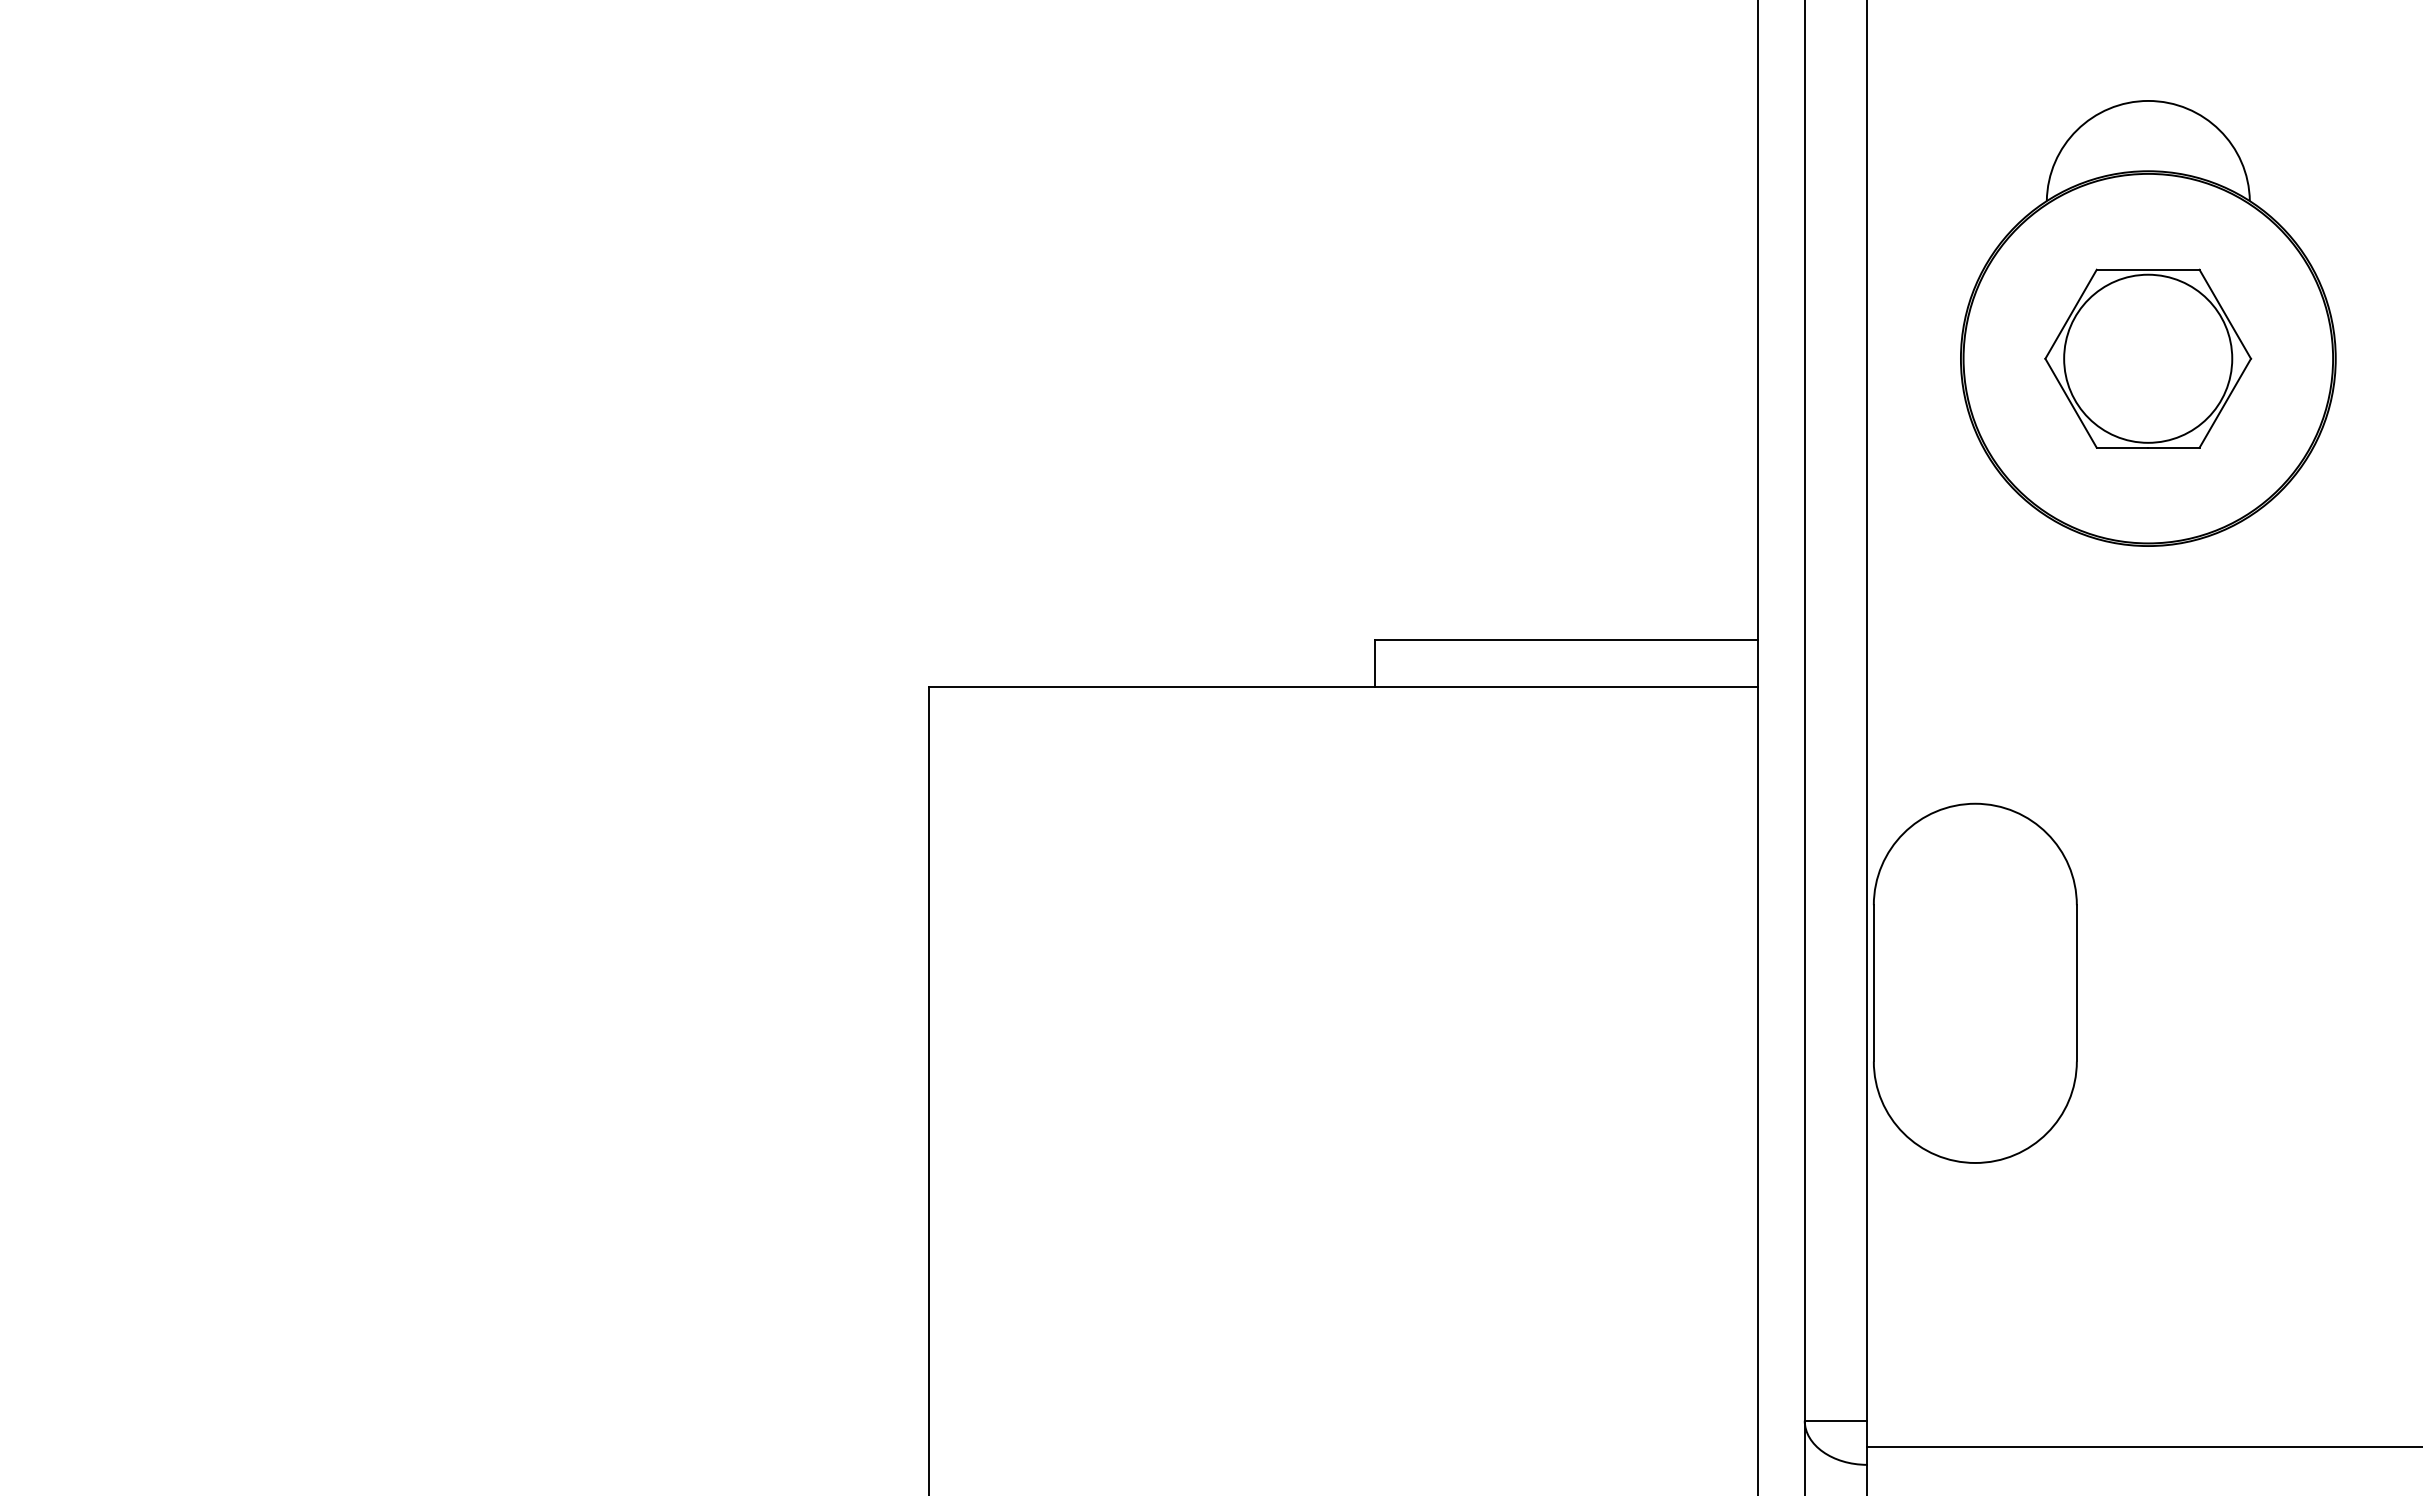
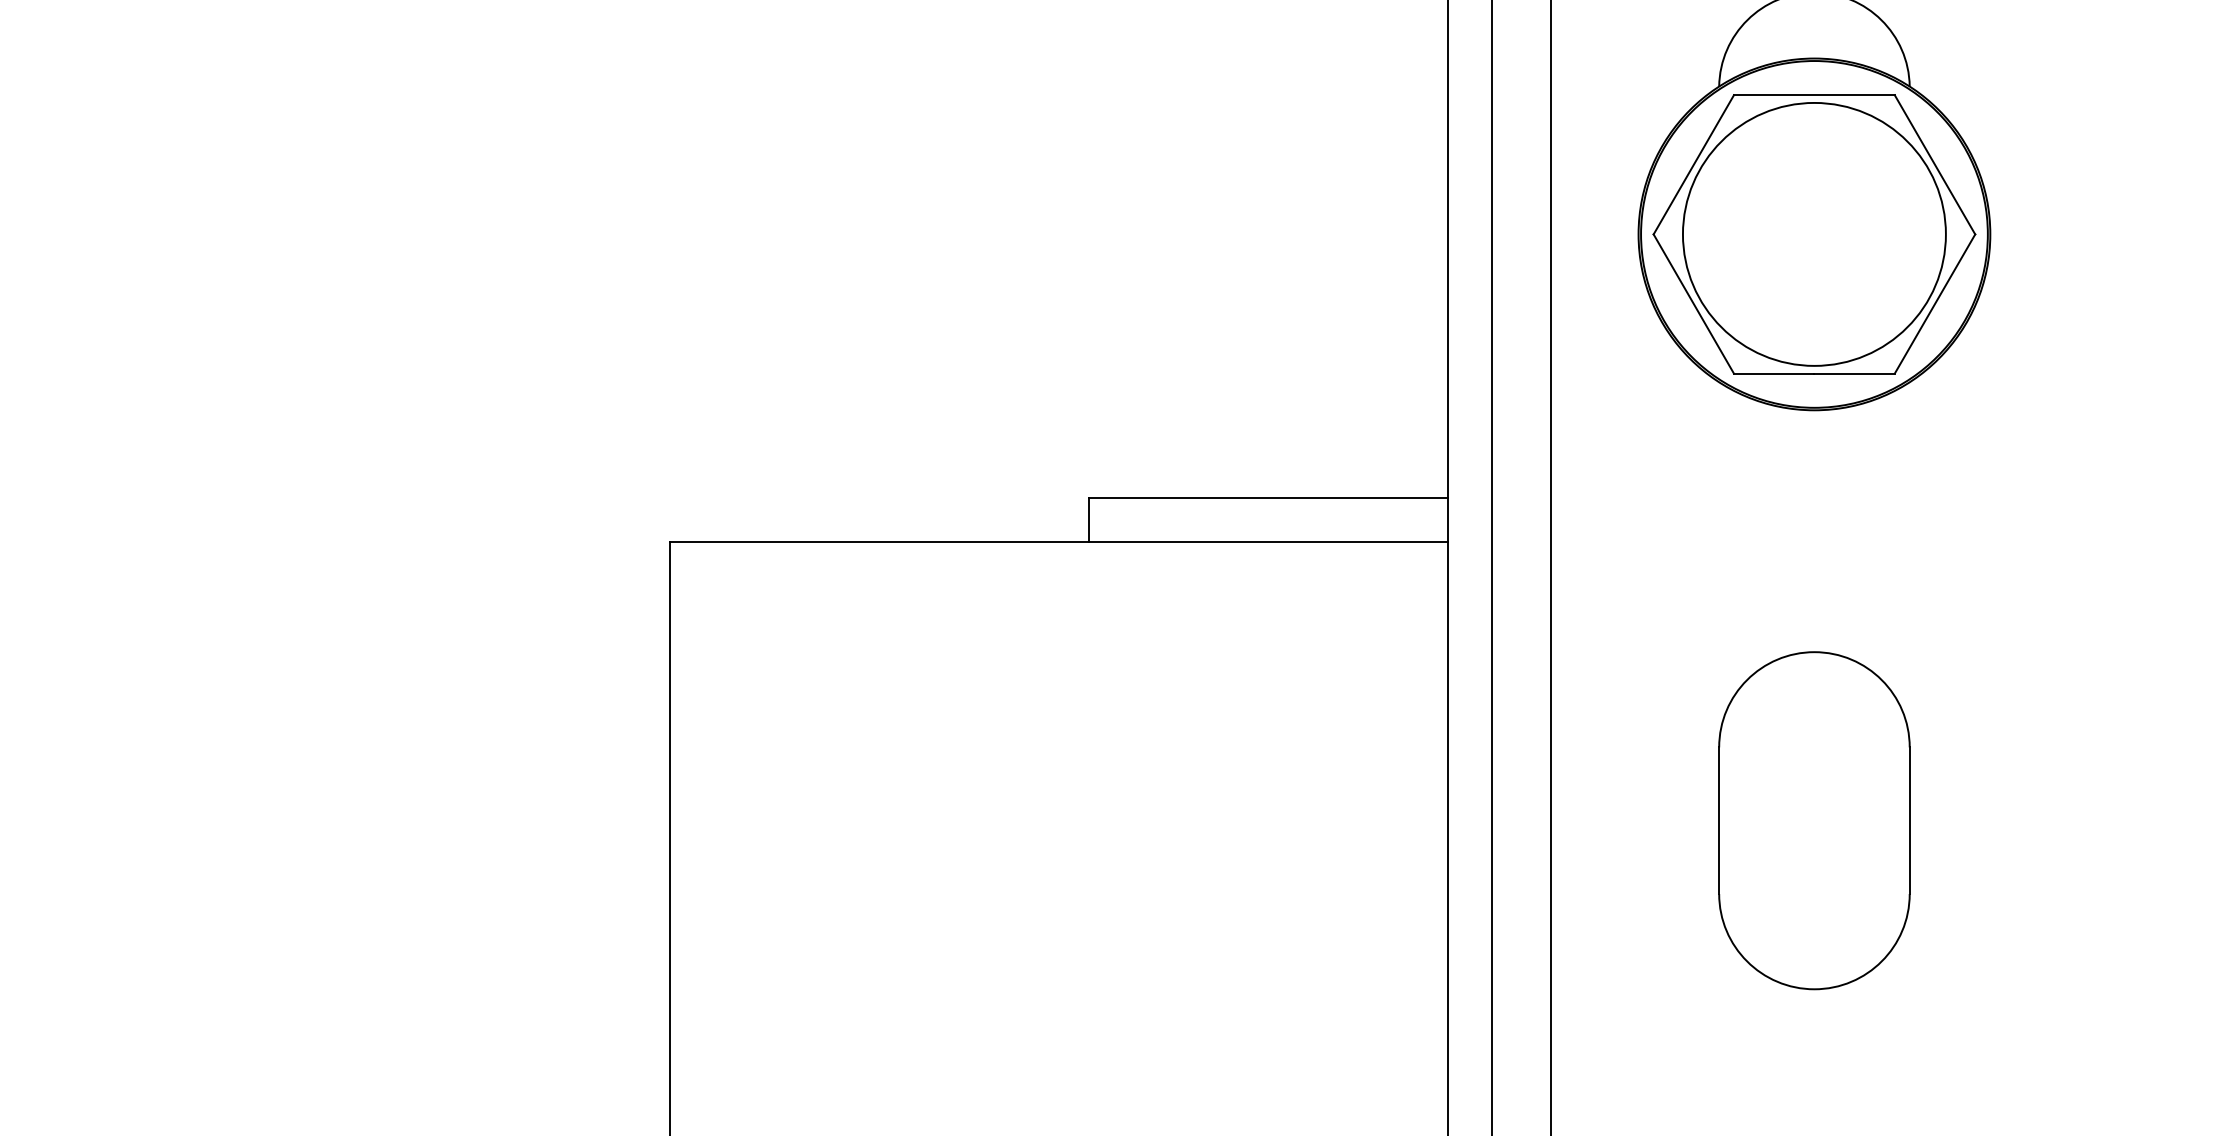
part: (2147, 358) -> (1813, 234), size x1.67
part: (1975, 982) -> (1814, 819), moved

